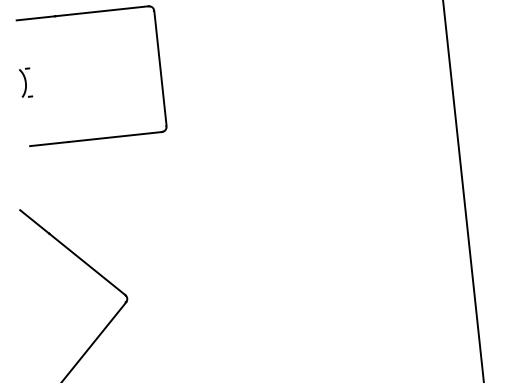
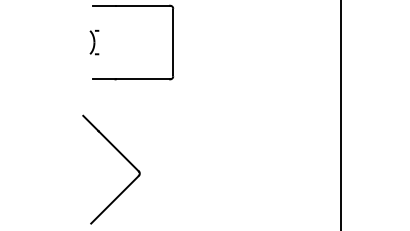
part: (25, 82) -> (94, 42), size x1.43

